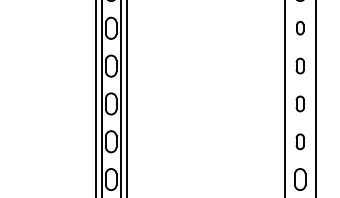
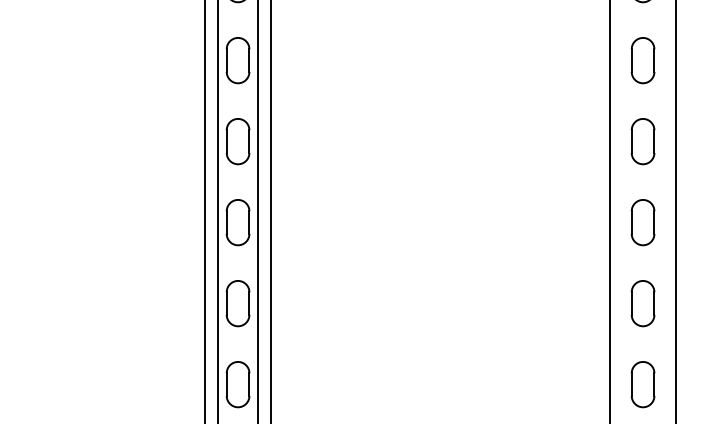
part: (300, 27) -> (643, 58), size x1.67
part: (300, 65) -> (643, 140), size x1.43
part: (300, 103) -> (643, 221), size x1.43
part: (300, 141) -> (643, 303), size x1.43

